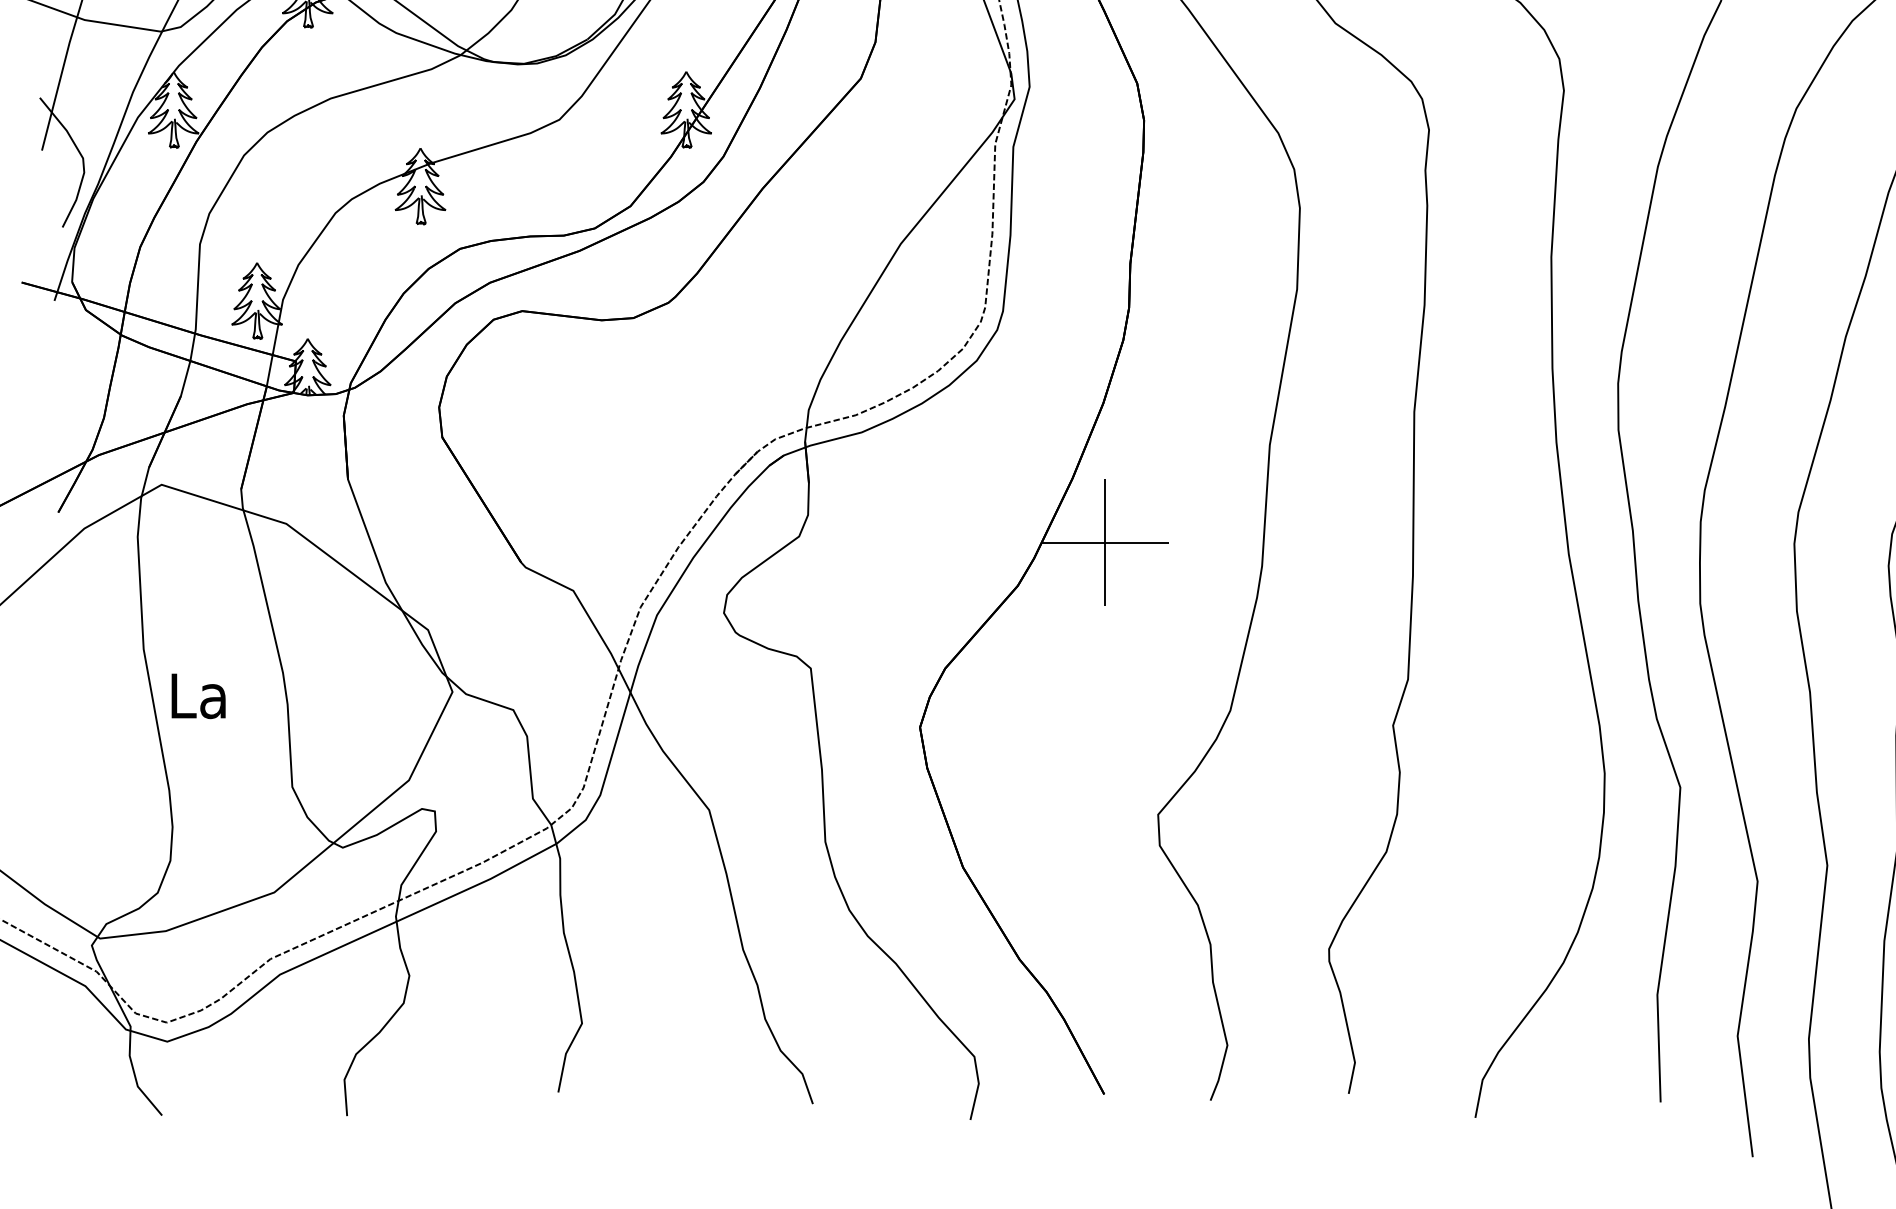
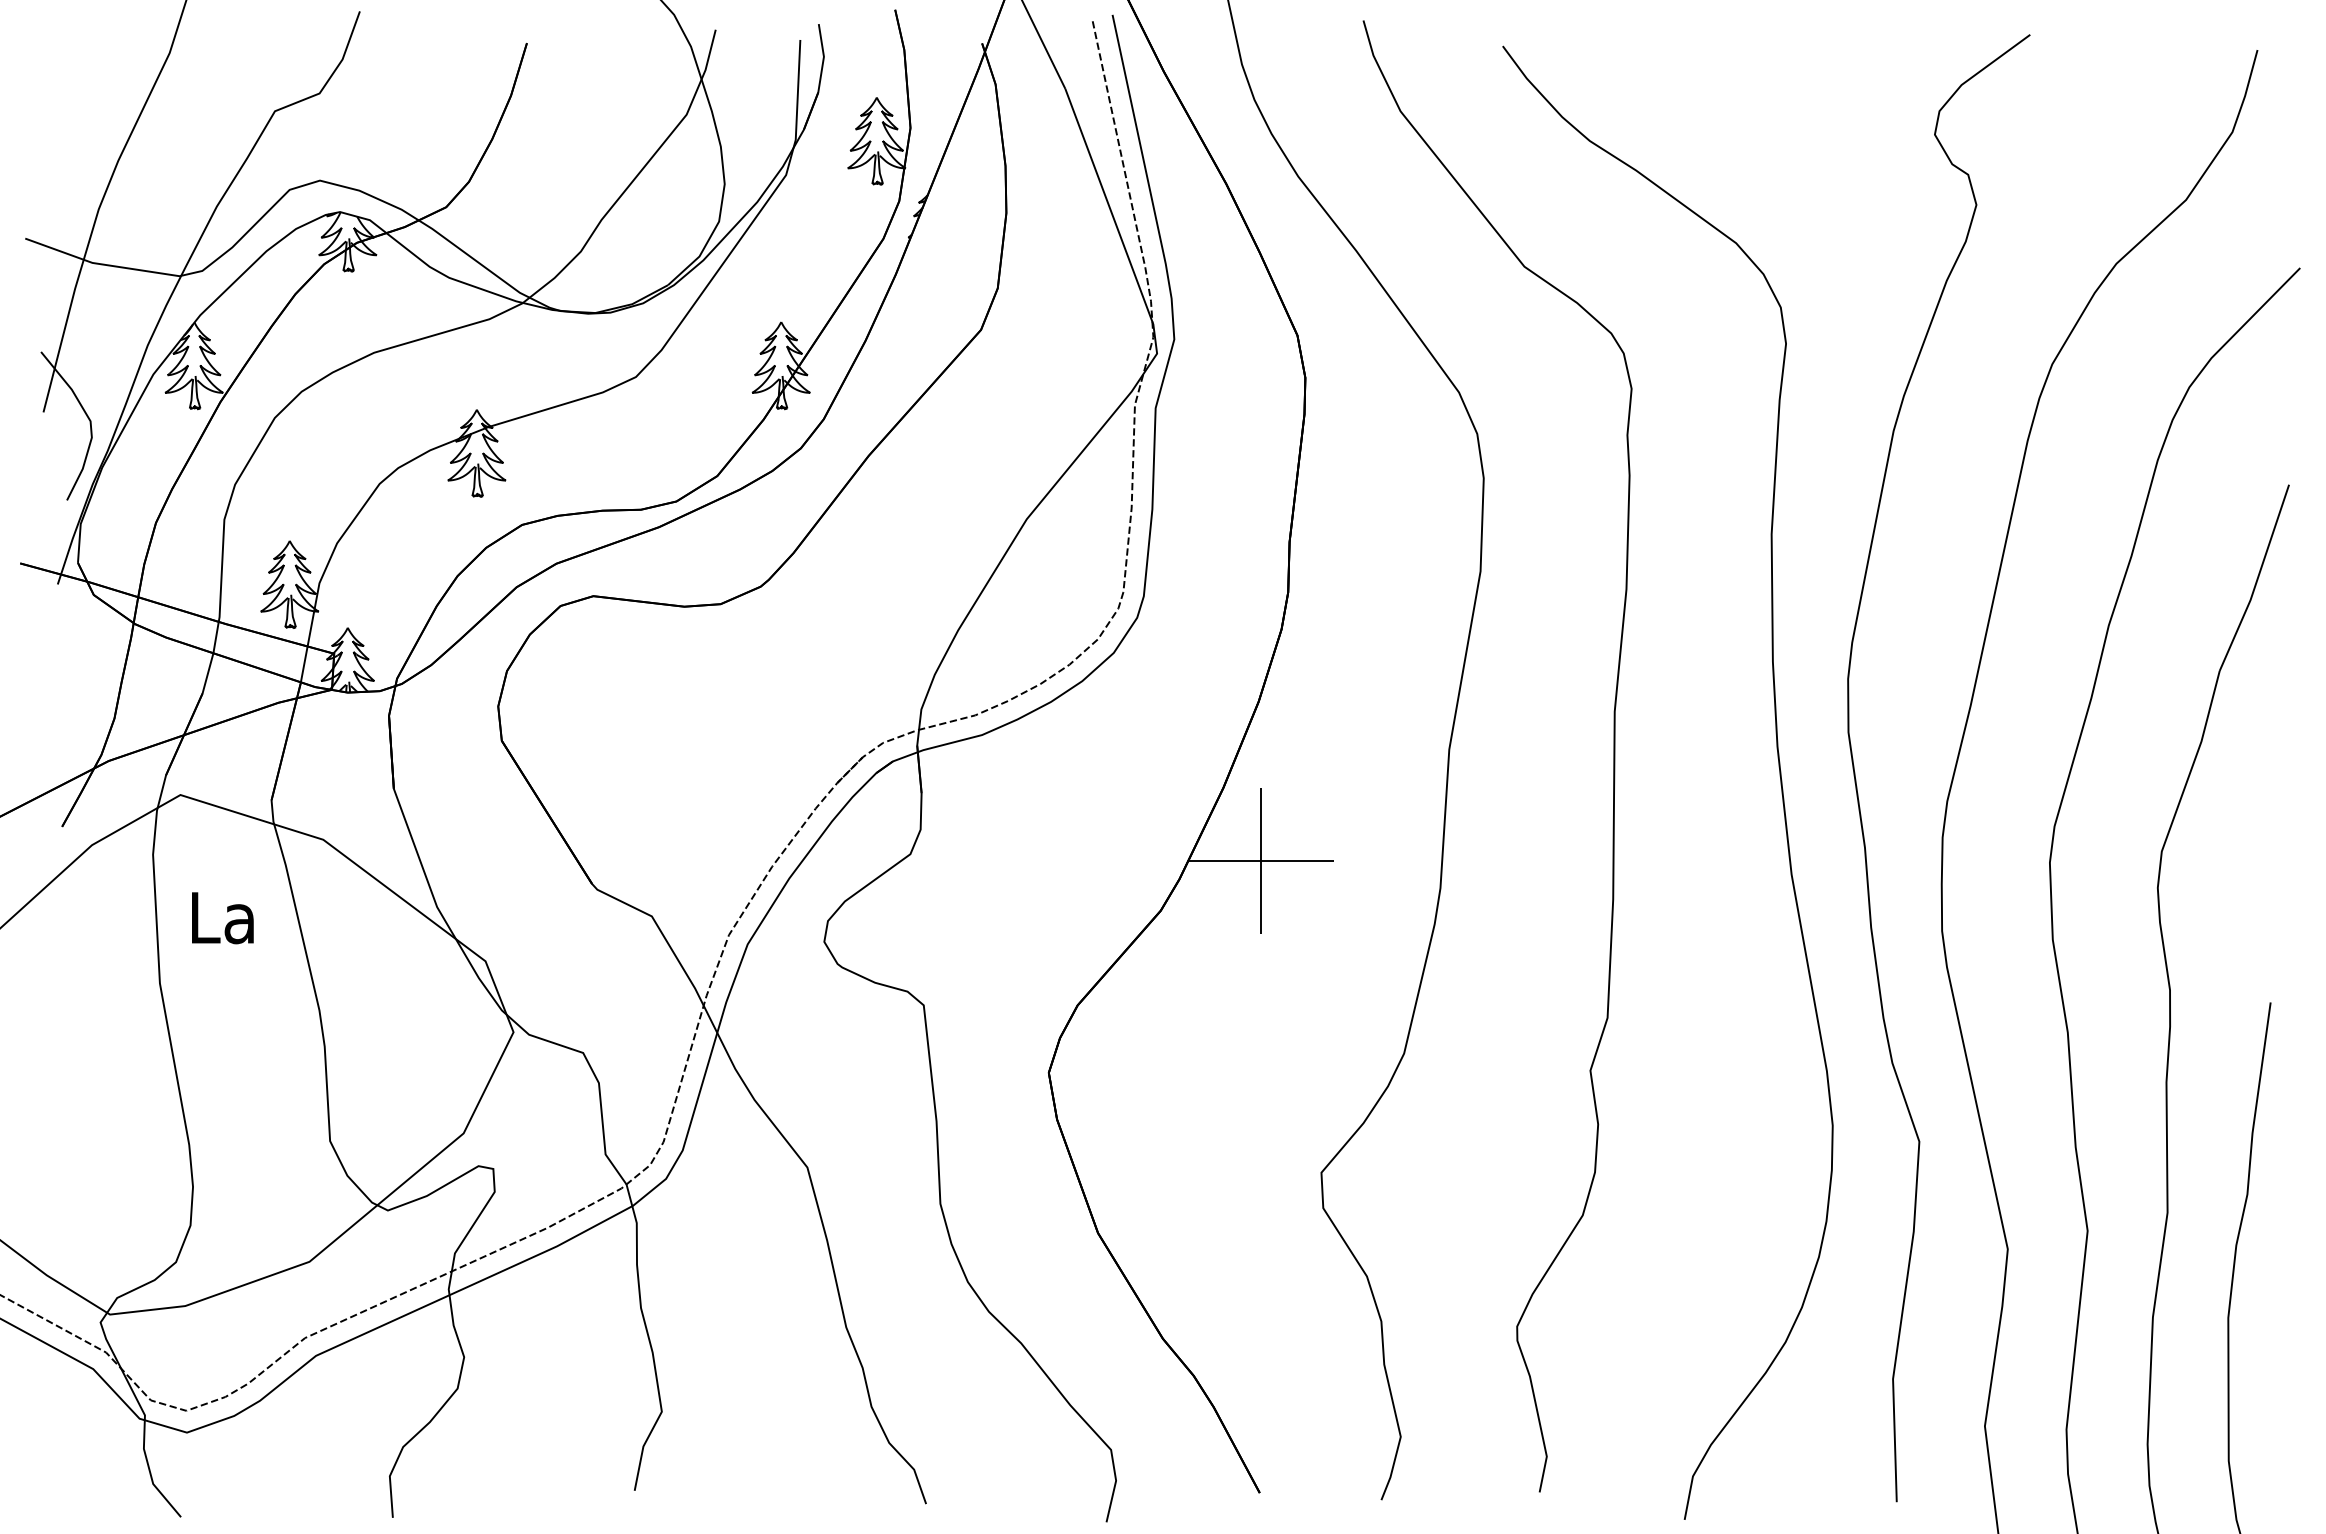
text: (198, 696) -> (222, 918), moved

